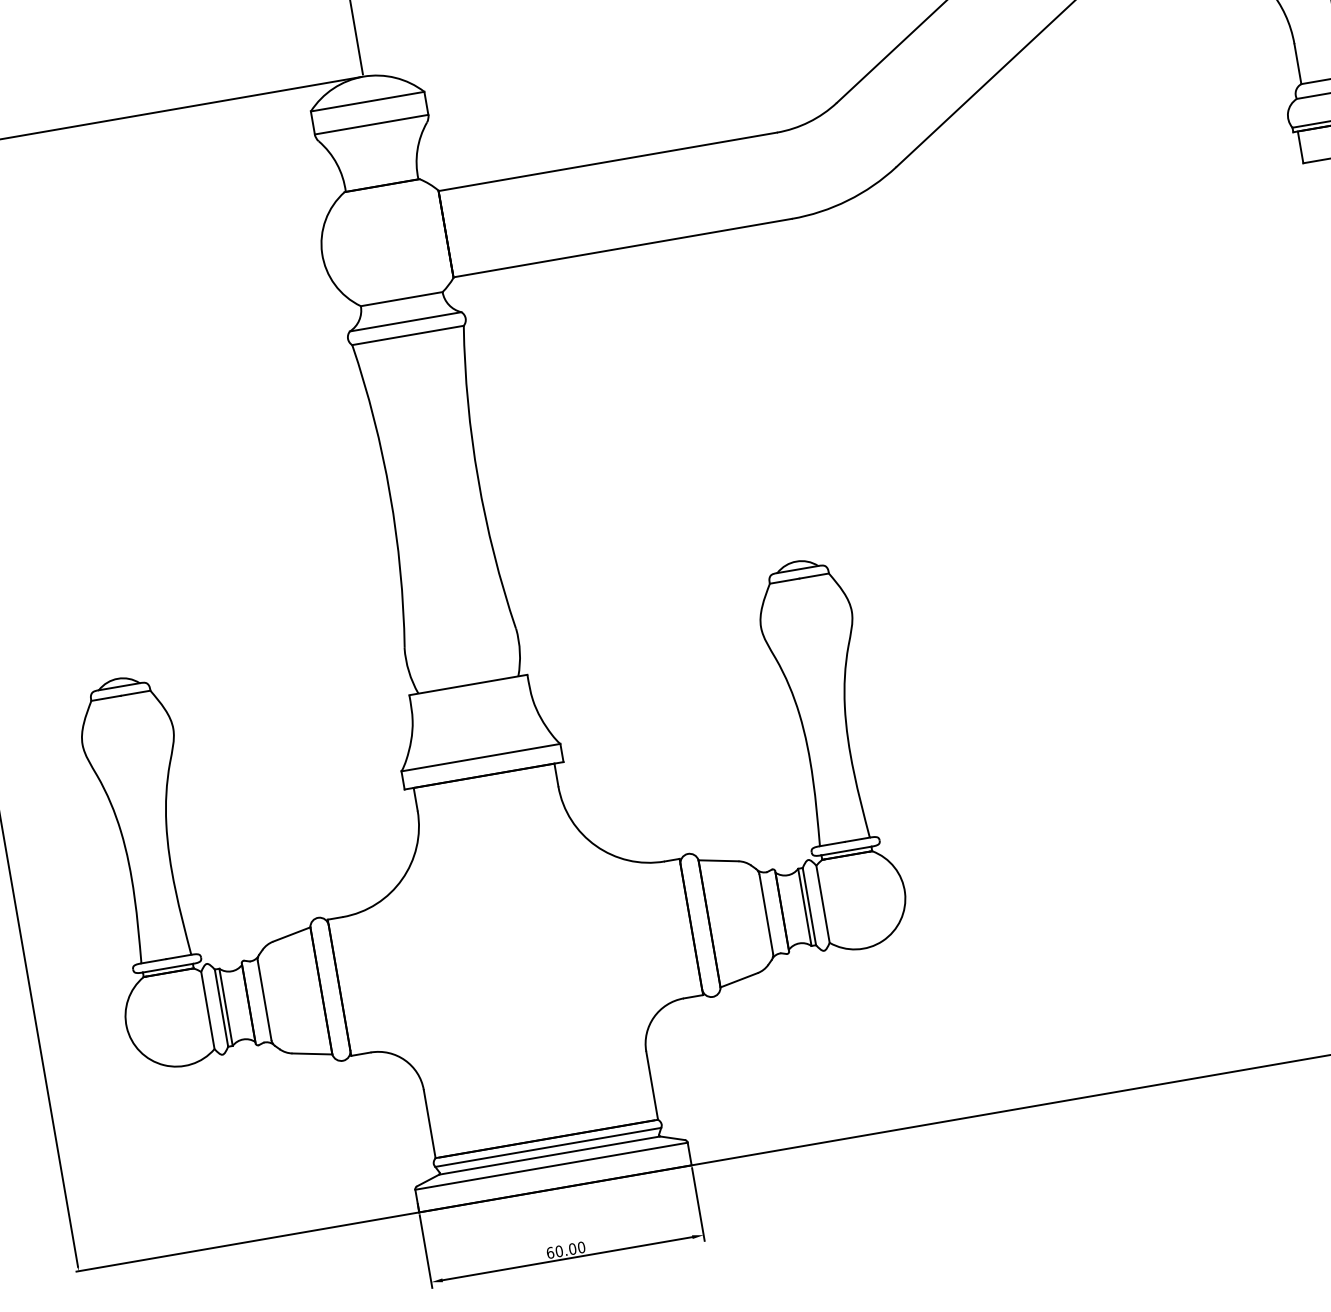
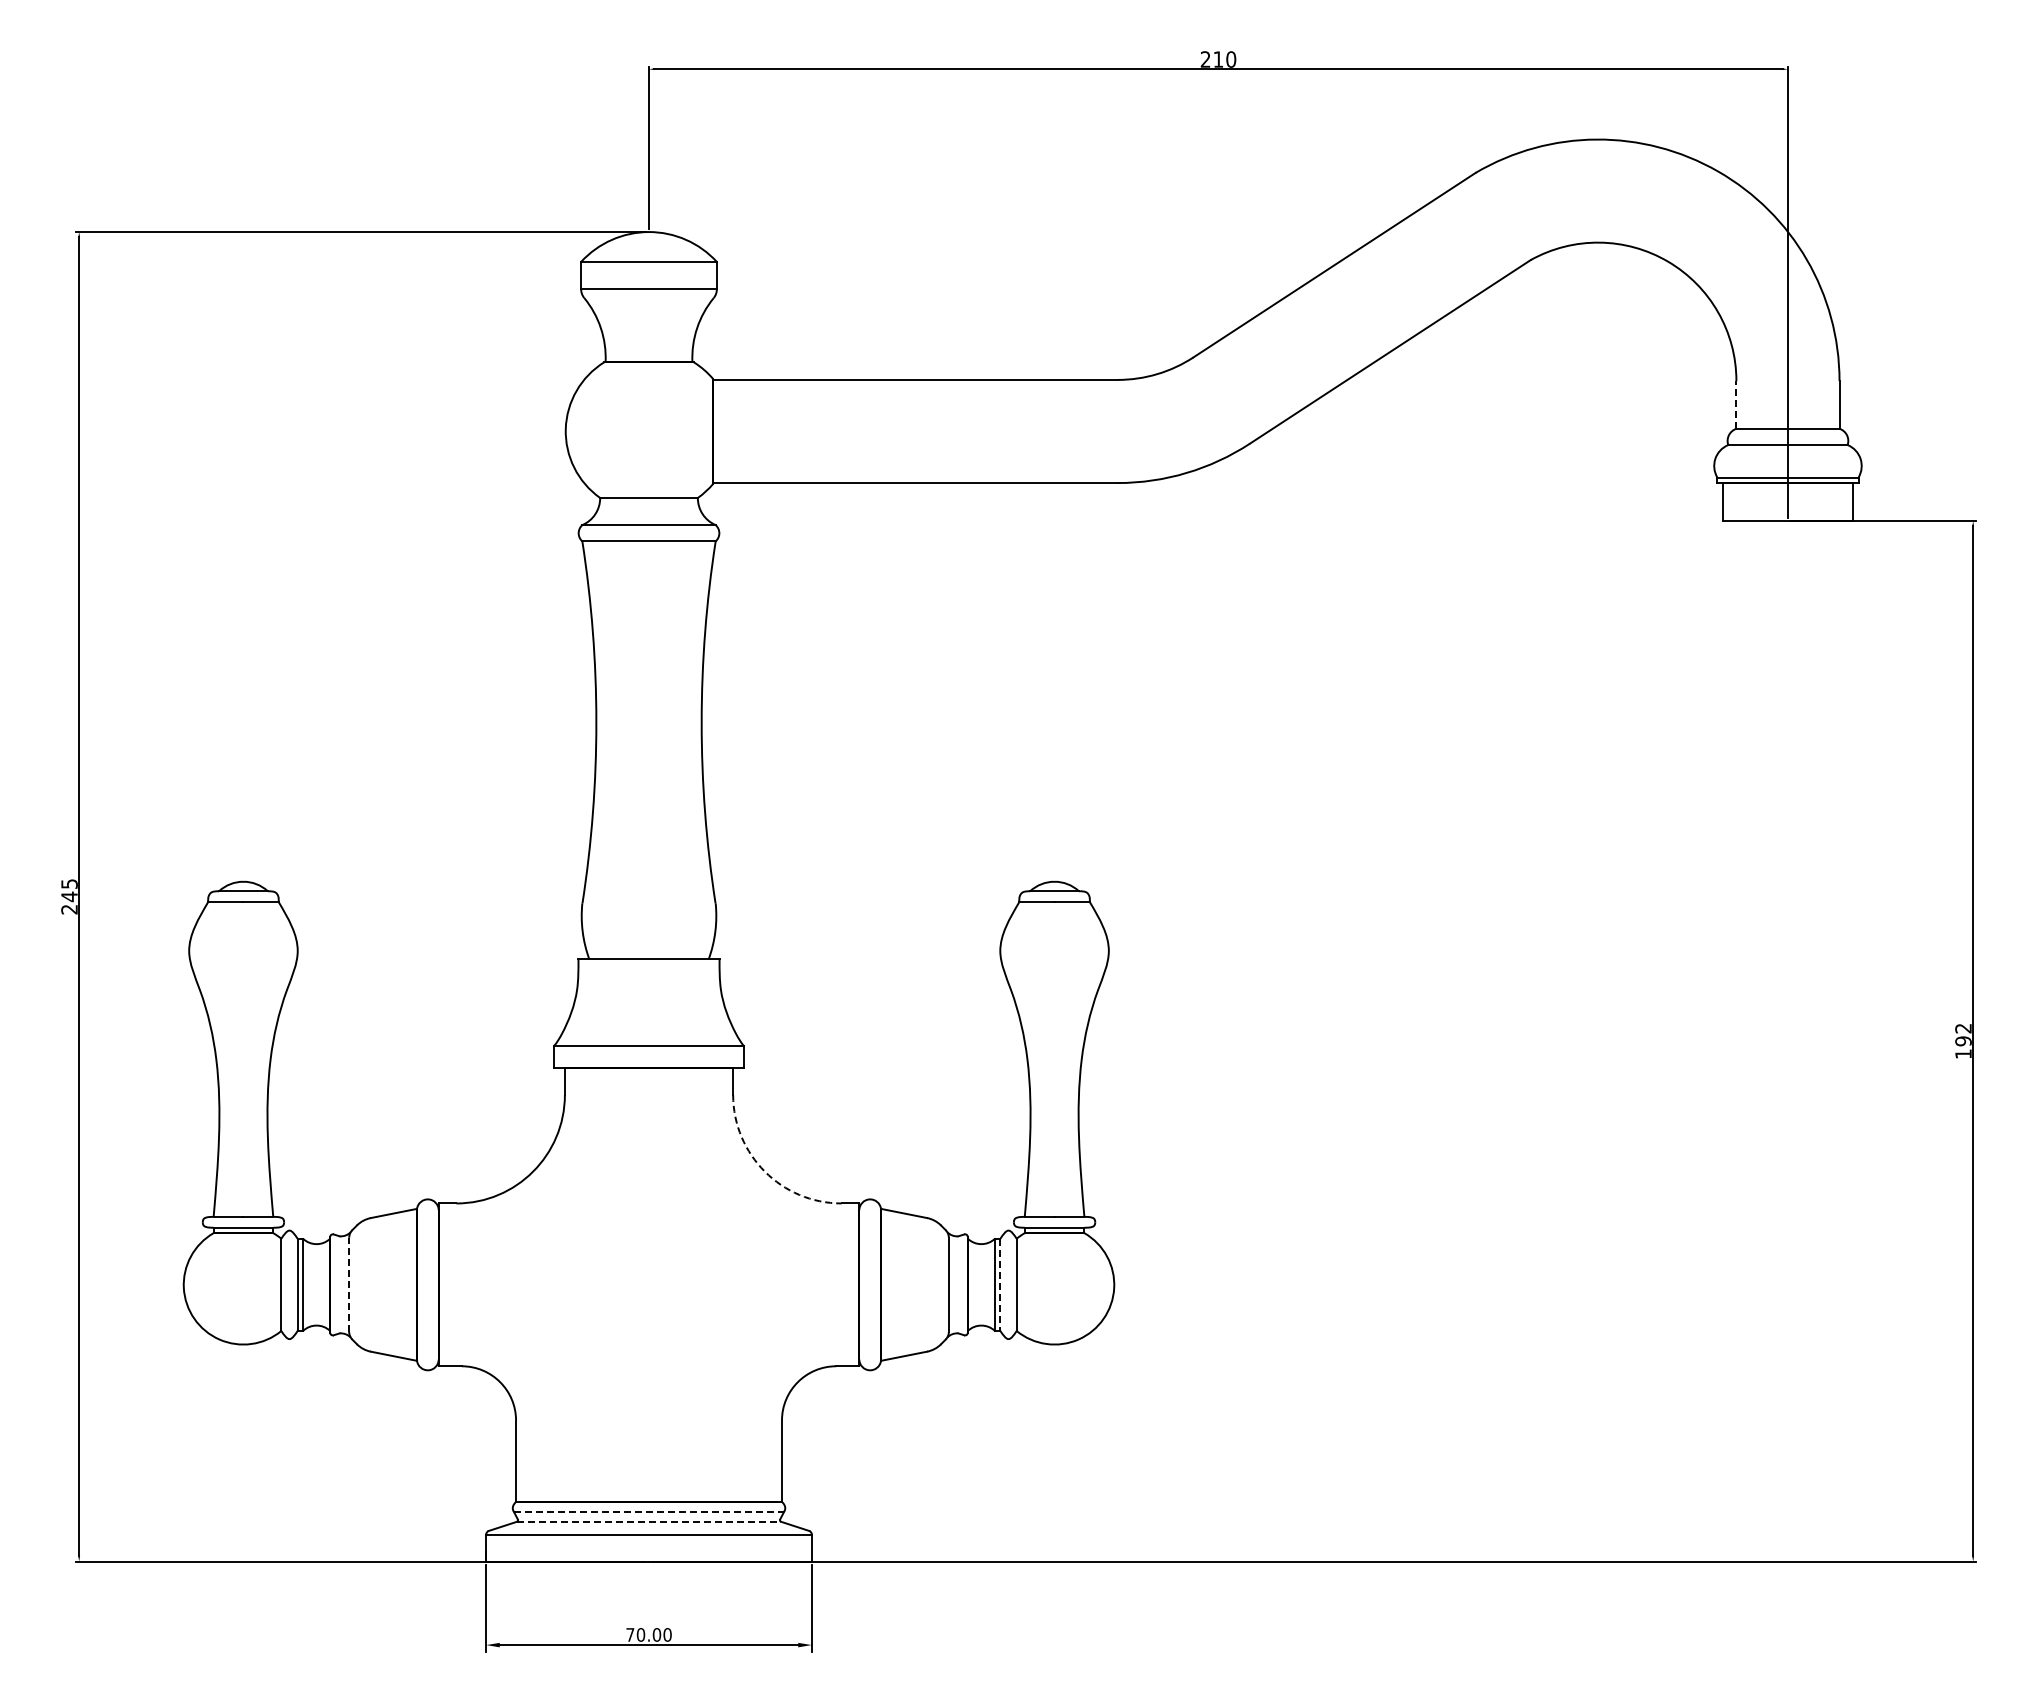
line: (1297, 63) -> (1736, 404), solid -> dashed
arc: (595, 845) -> (764, 1171), solid -> dashed
line: (809, 907) -> (1000, 1285), solid -> dashed
line: (264, 1000) -> (349, 1284), solid -> dashed
line: (548, 1147) -> (649, 1512), solid -> dashed
line: (550, 1155) -> (649, 1521), solid -> dashed
text: (550, 1252) -> (630, 1634), 60.00 -> 70.00

